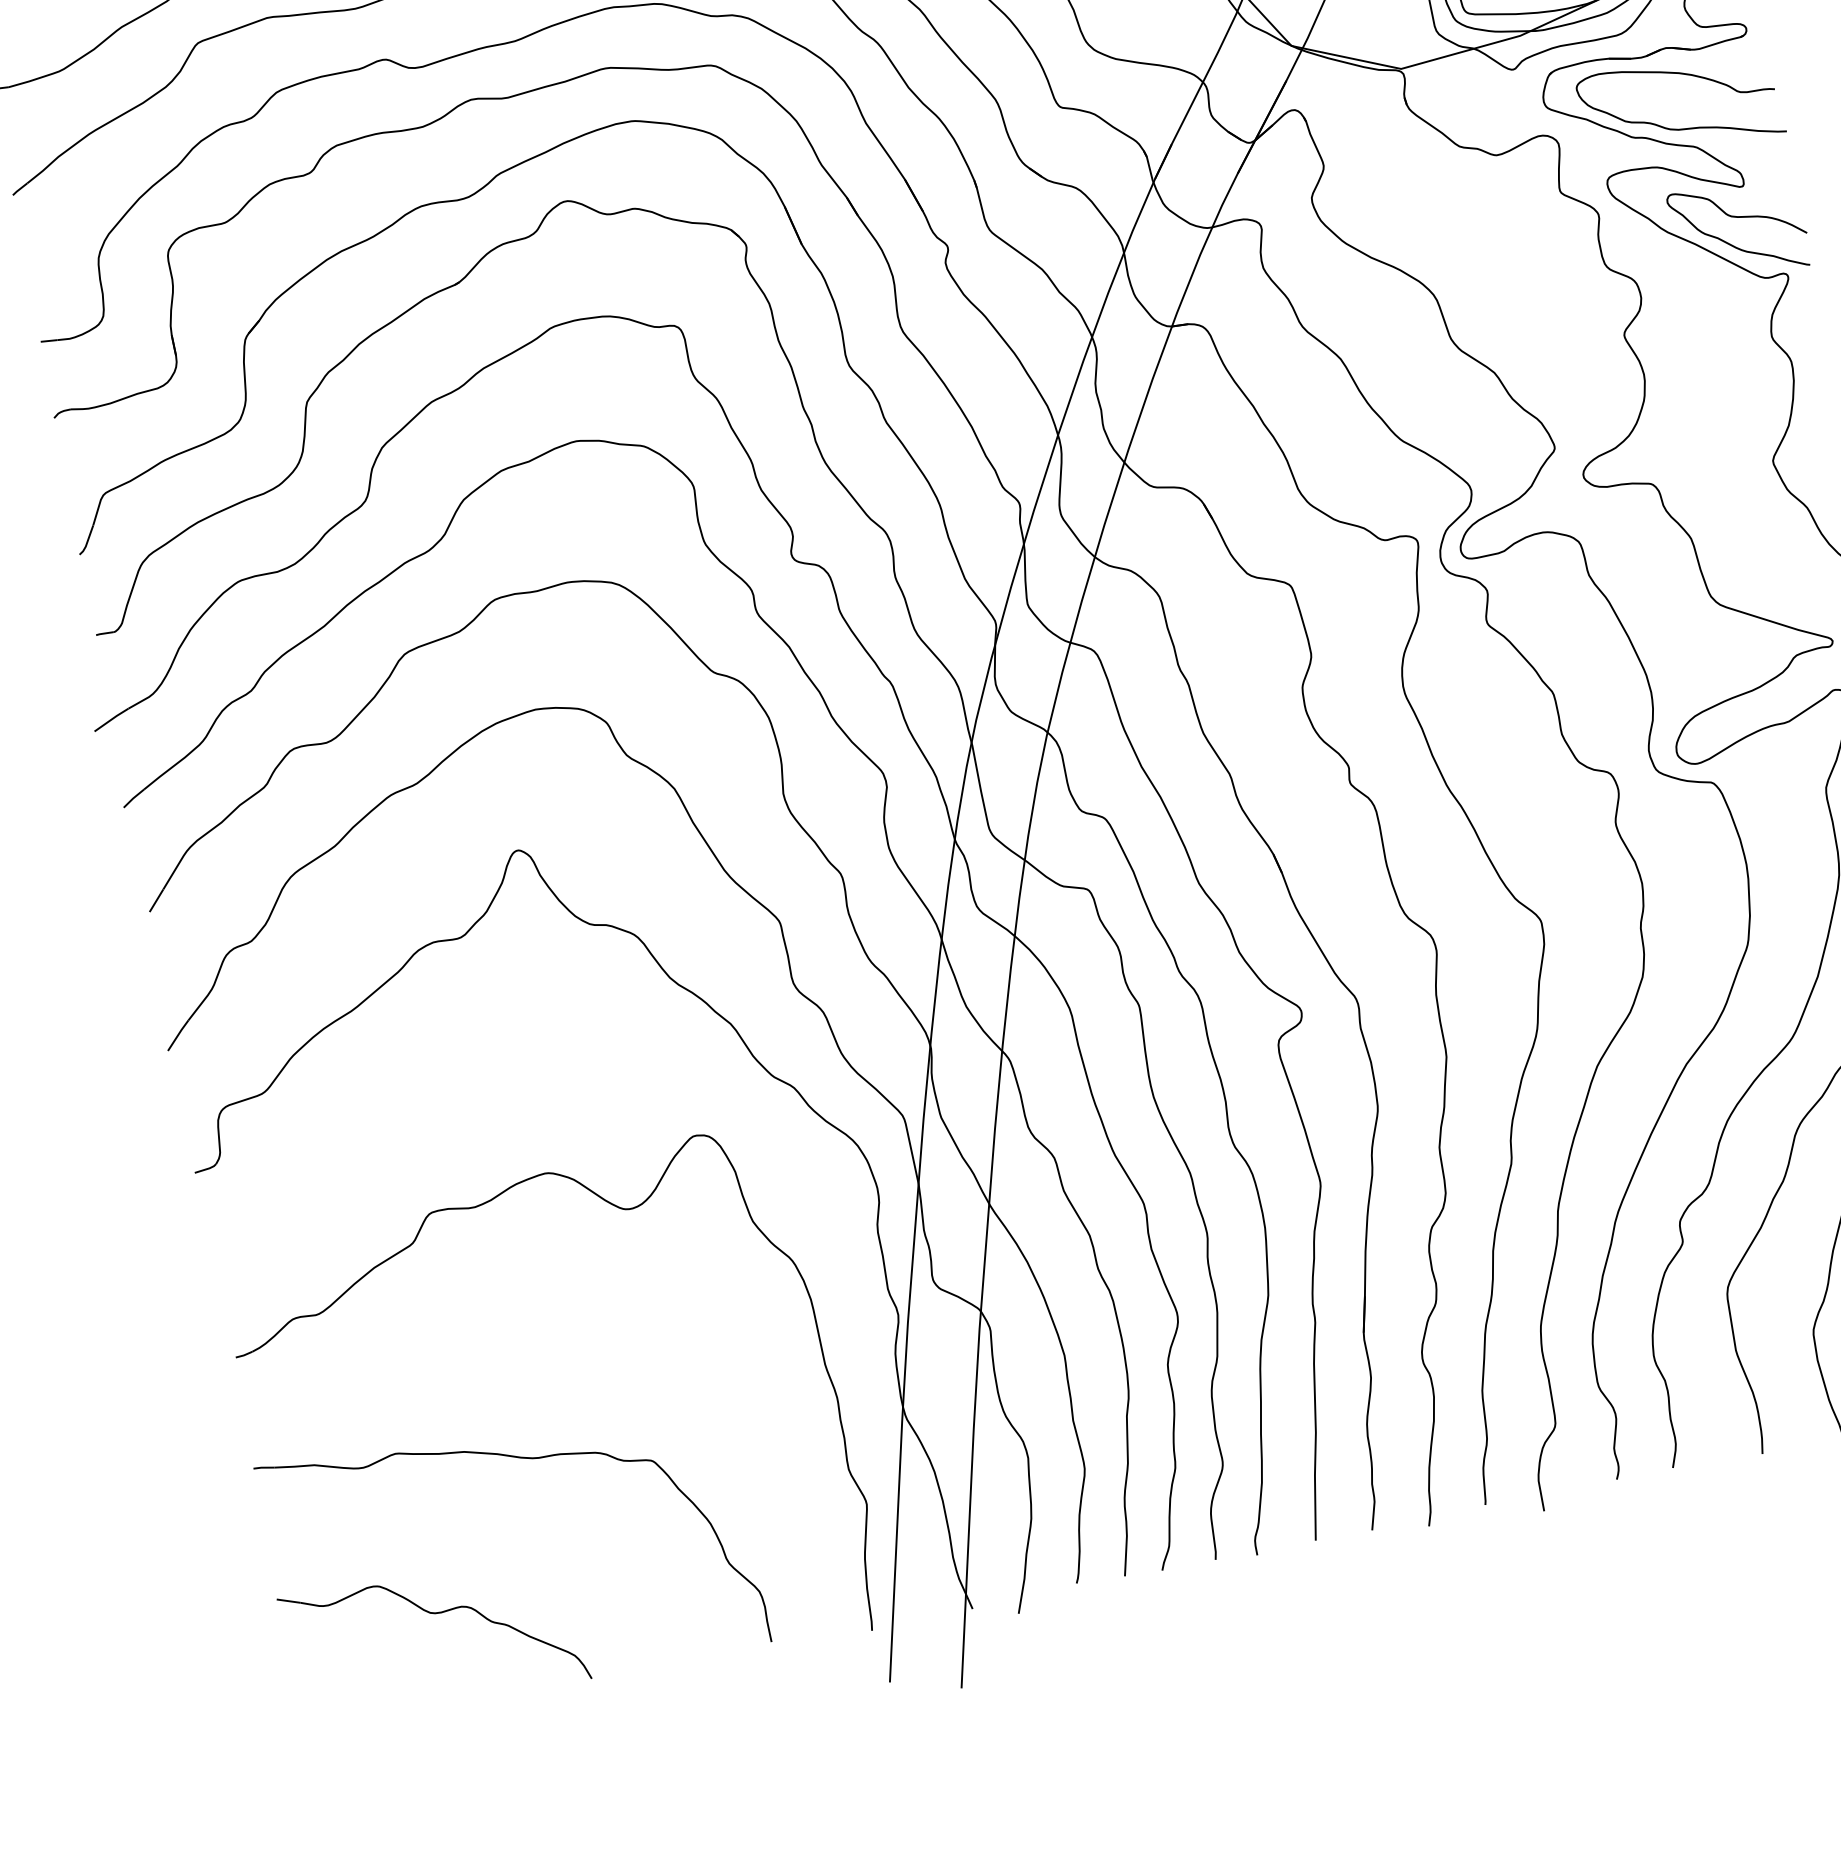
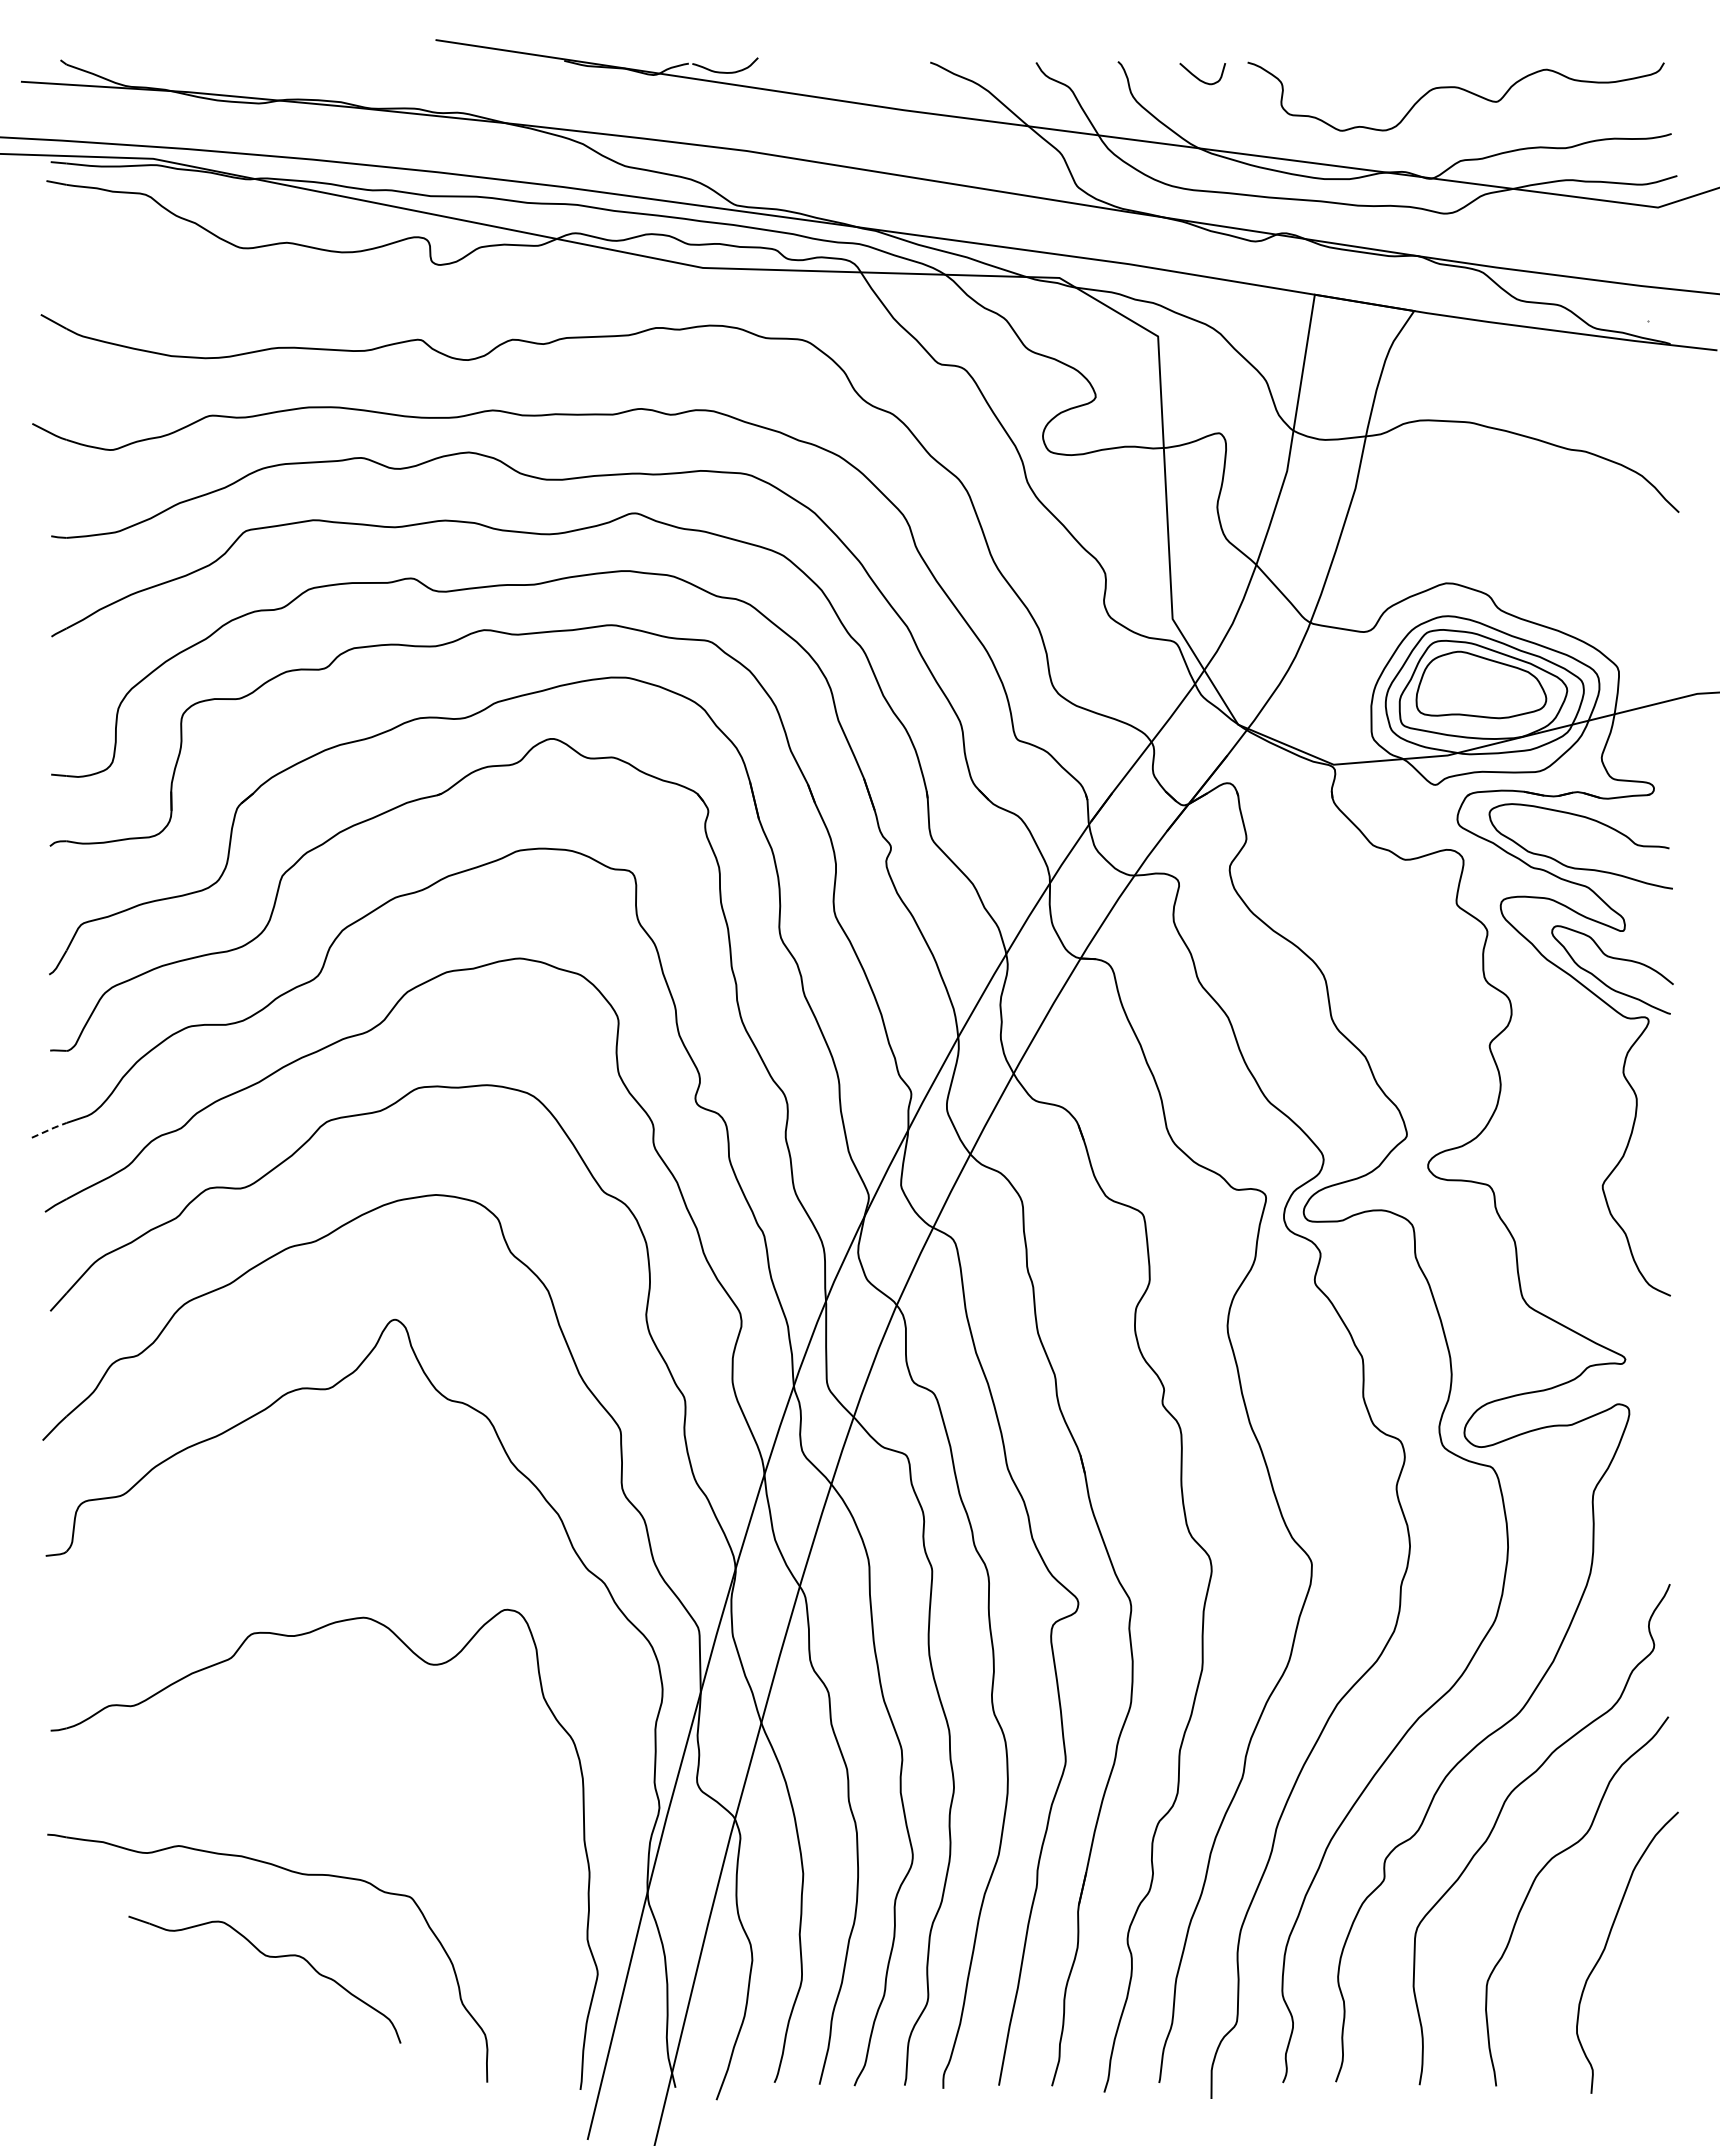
line: (111, 719) -> (49, 1129), solid -> dashed
part: (433, 1614) -> (268, 1957), moved

